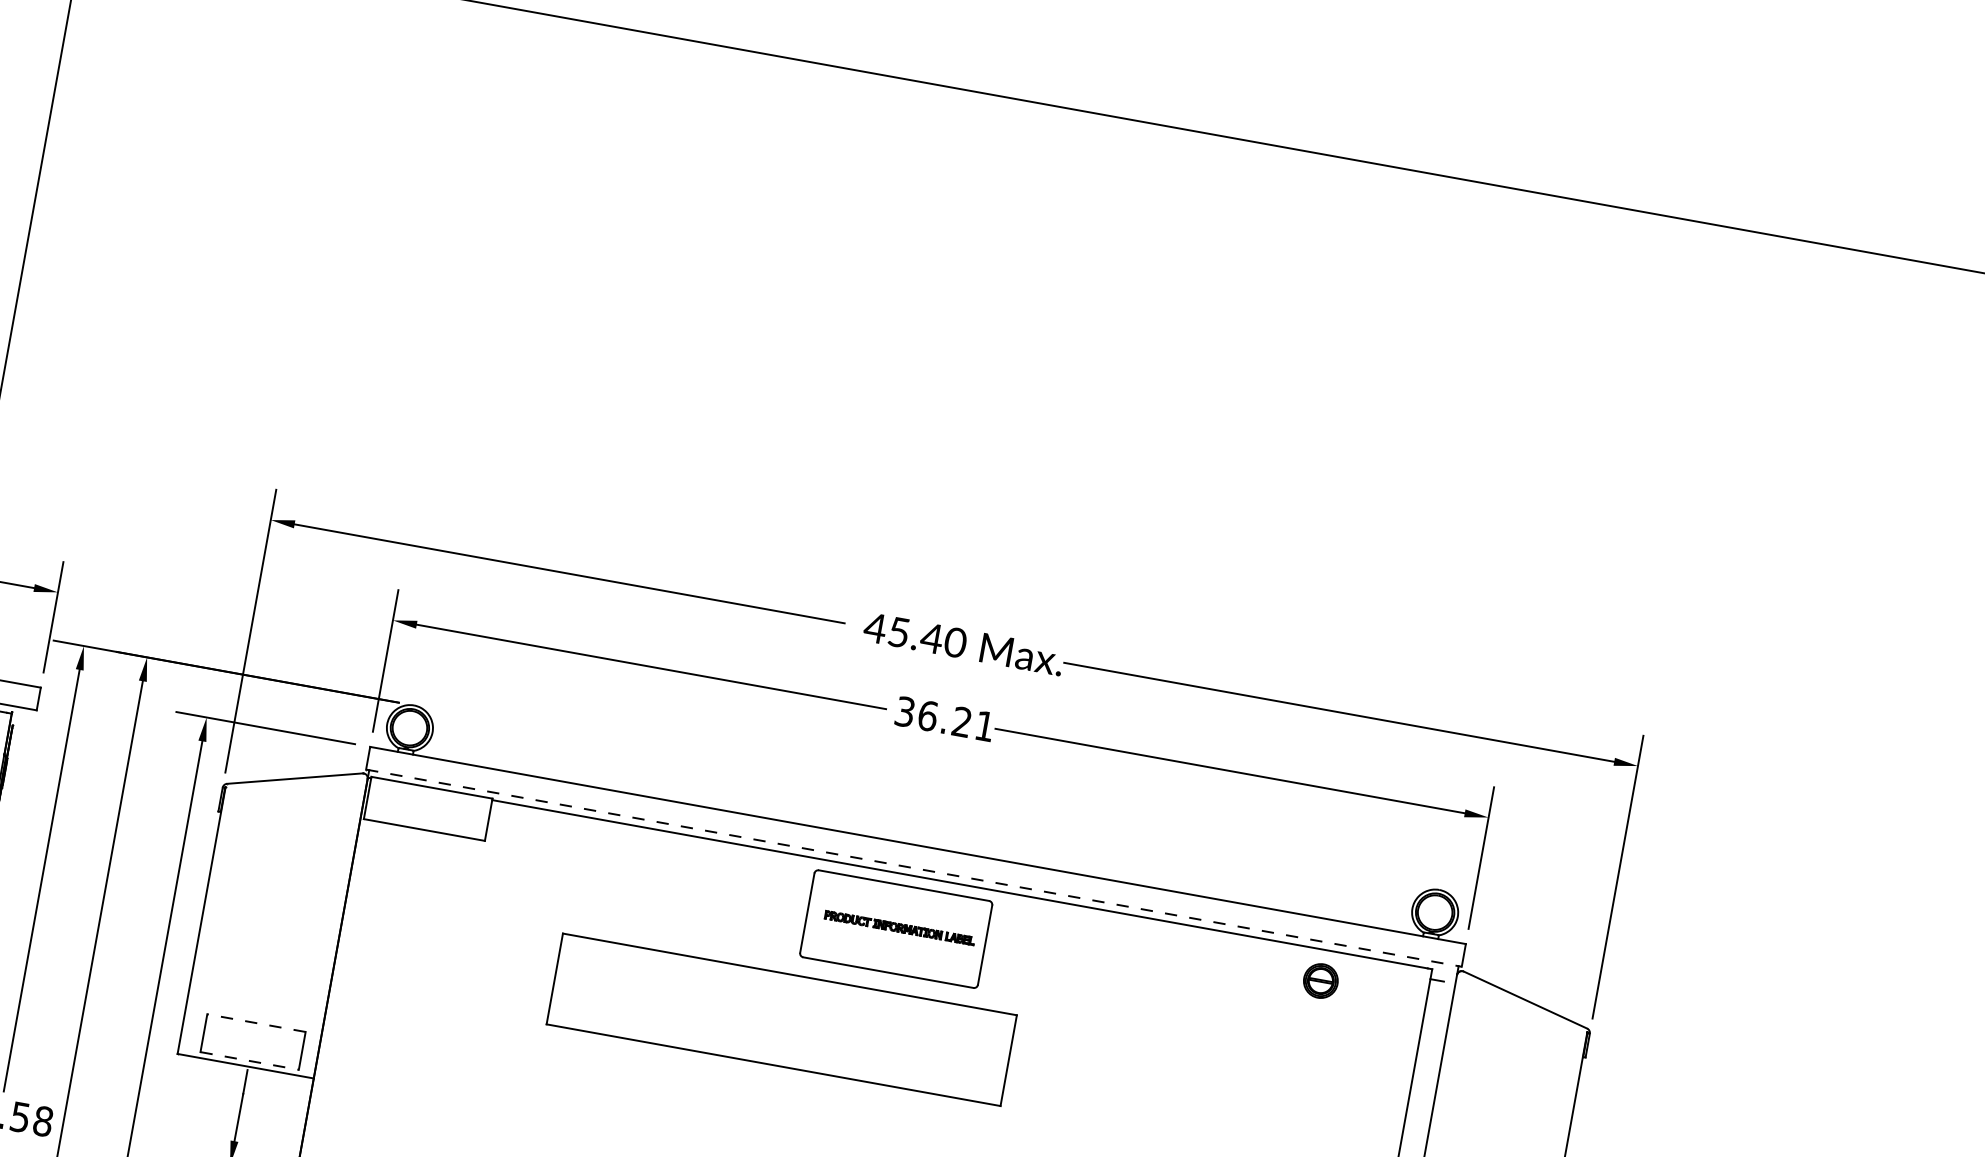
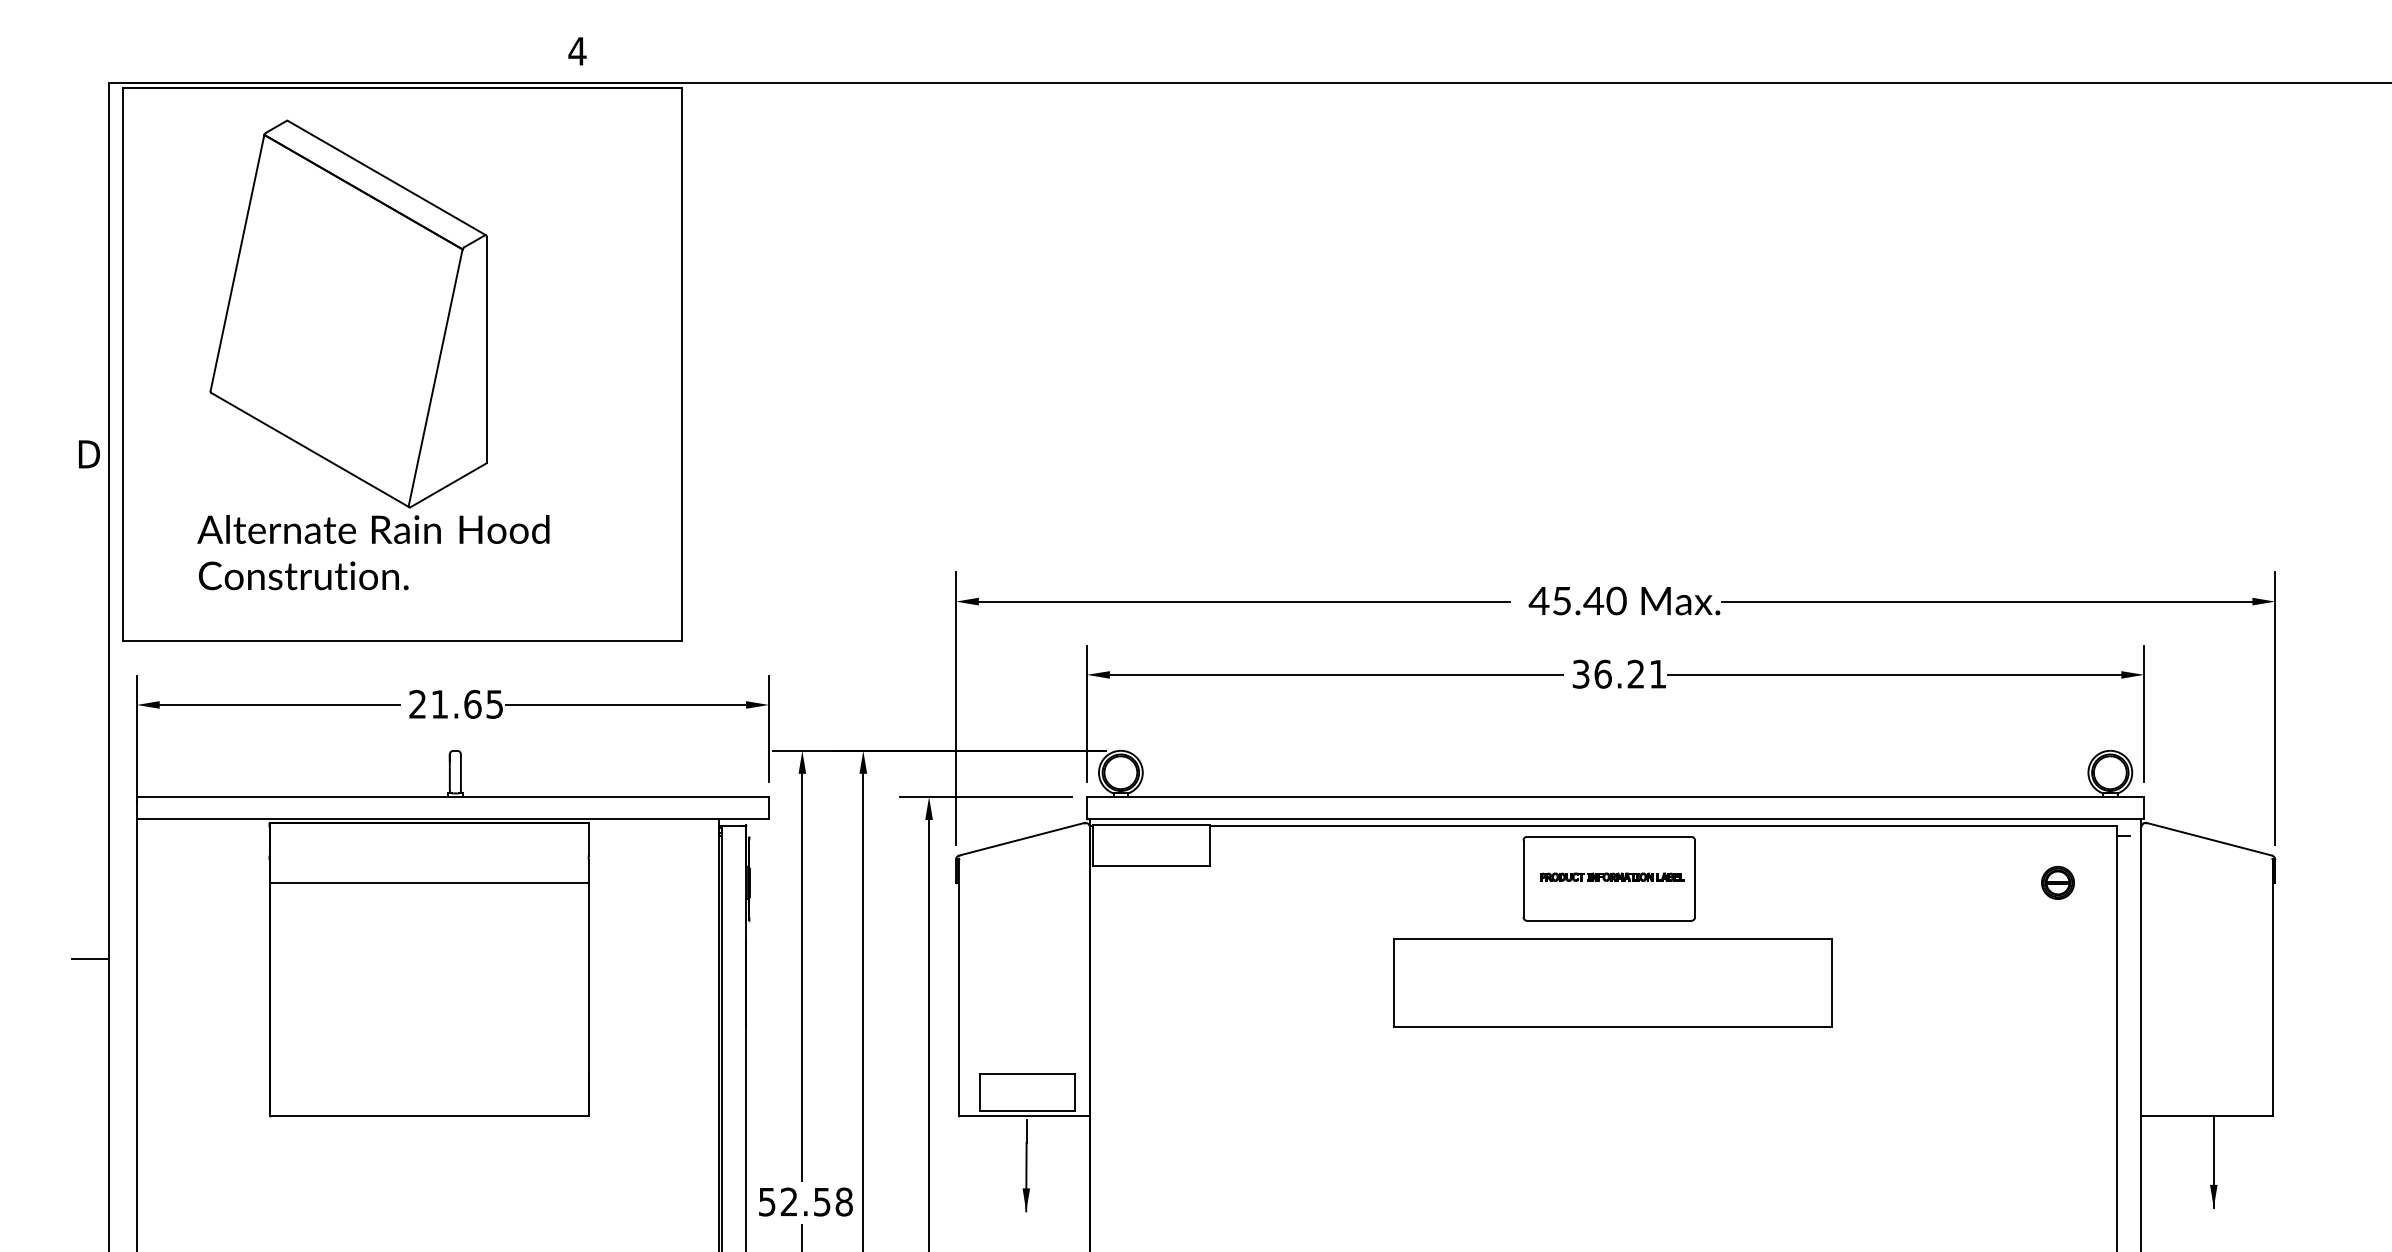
line: (913, 867) -> (1615, 818), dashed -> solid
part: (1320, 980) -> (2057, 882), moved
part: (781, 1019) -> (1612, 982), moved
line: (255, 1023) -> (1026, 1074), dashed -> solid
line: (250, 1060) -> (1027, 1110), dashed -> solid

